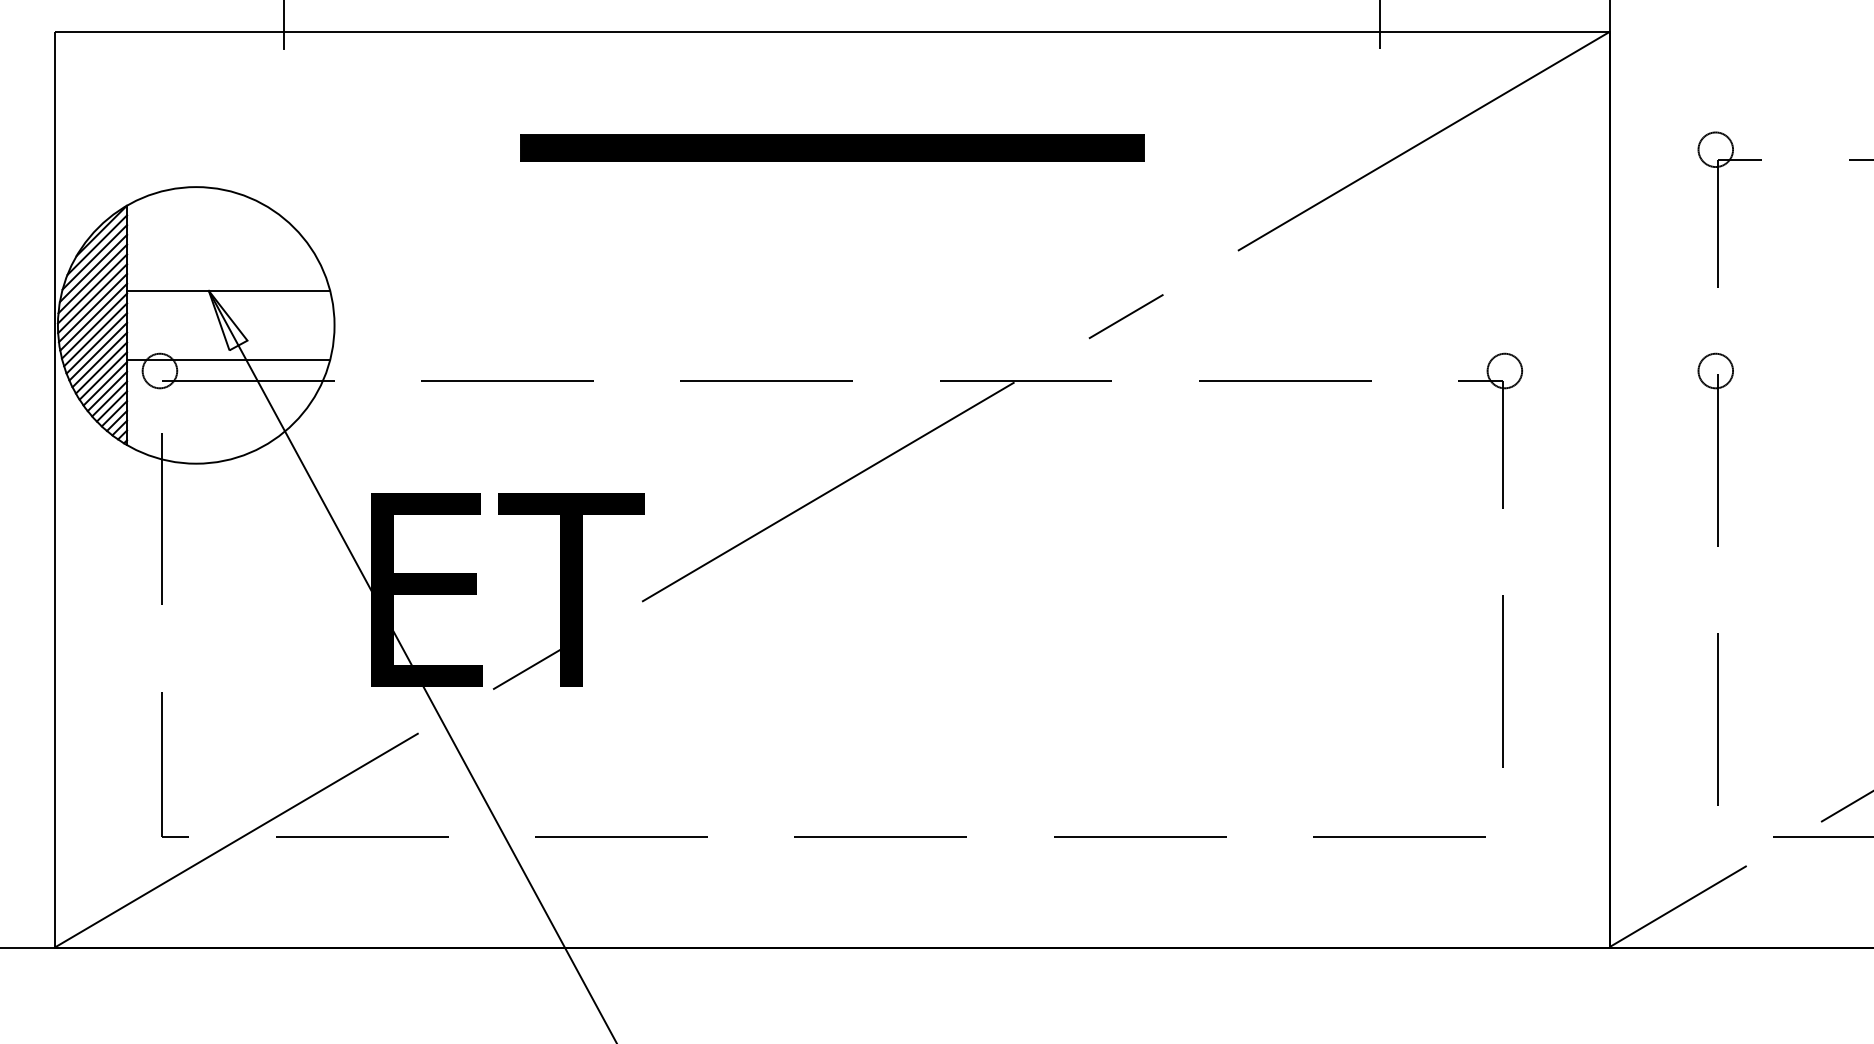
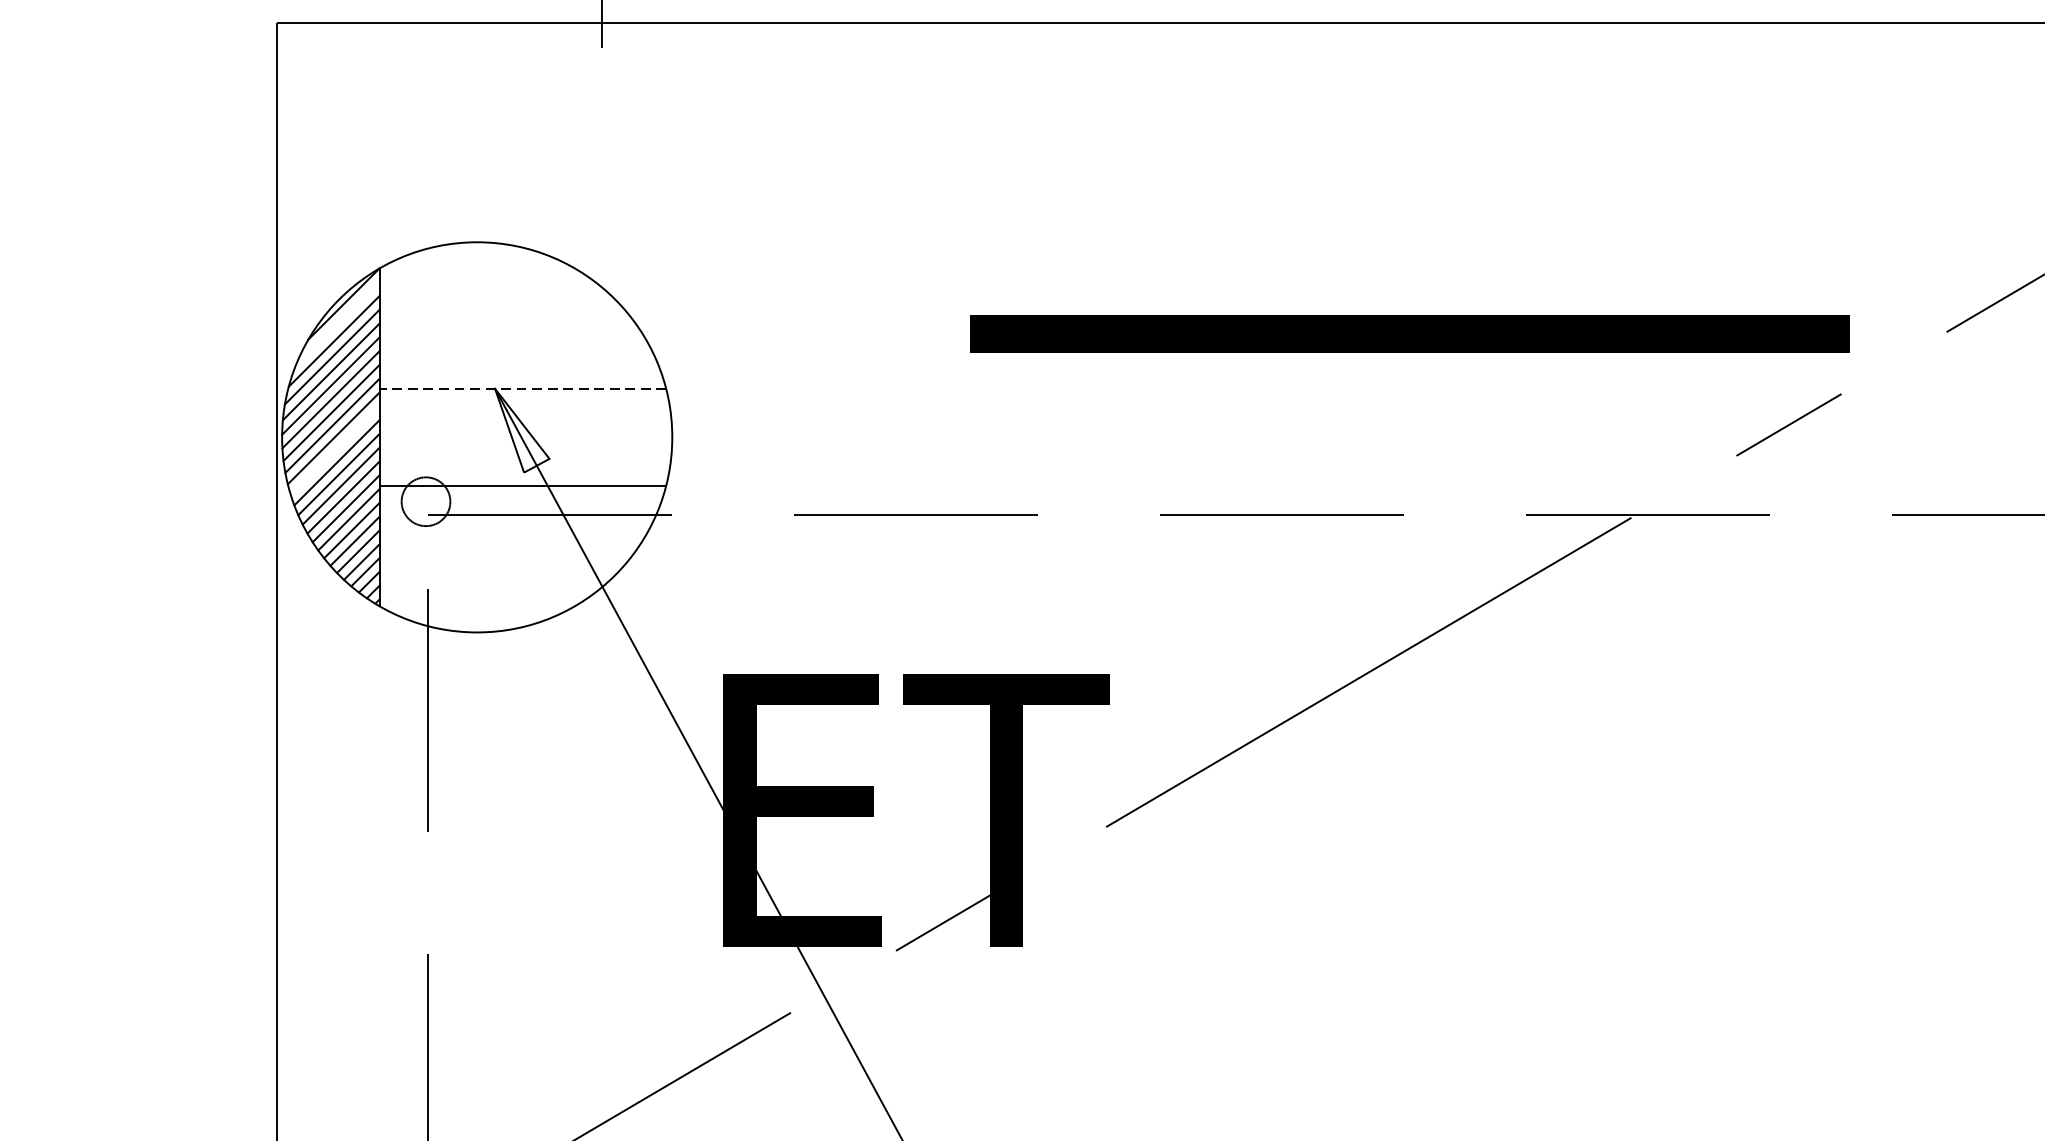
part: (832, 147) -> (1409, 333), moved
line: (97, 244) -> (337, 323), removed
line: (228, 290) -> (522, 388), solid -> dashed
line: (95, 334) -> (335, 450), removed

